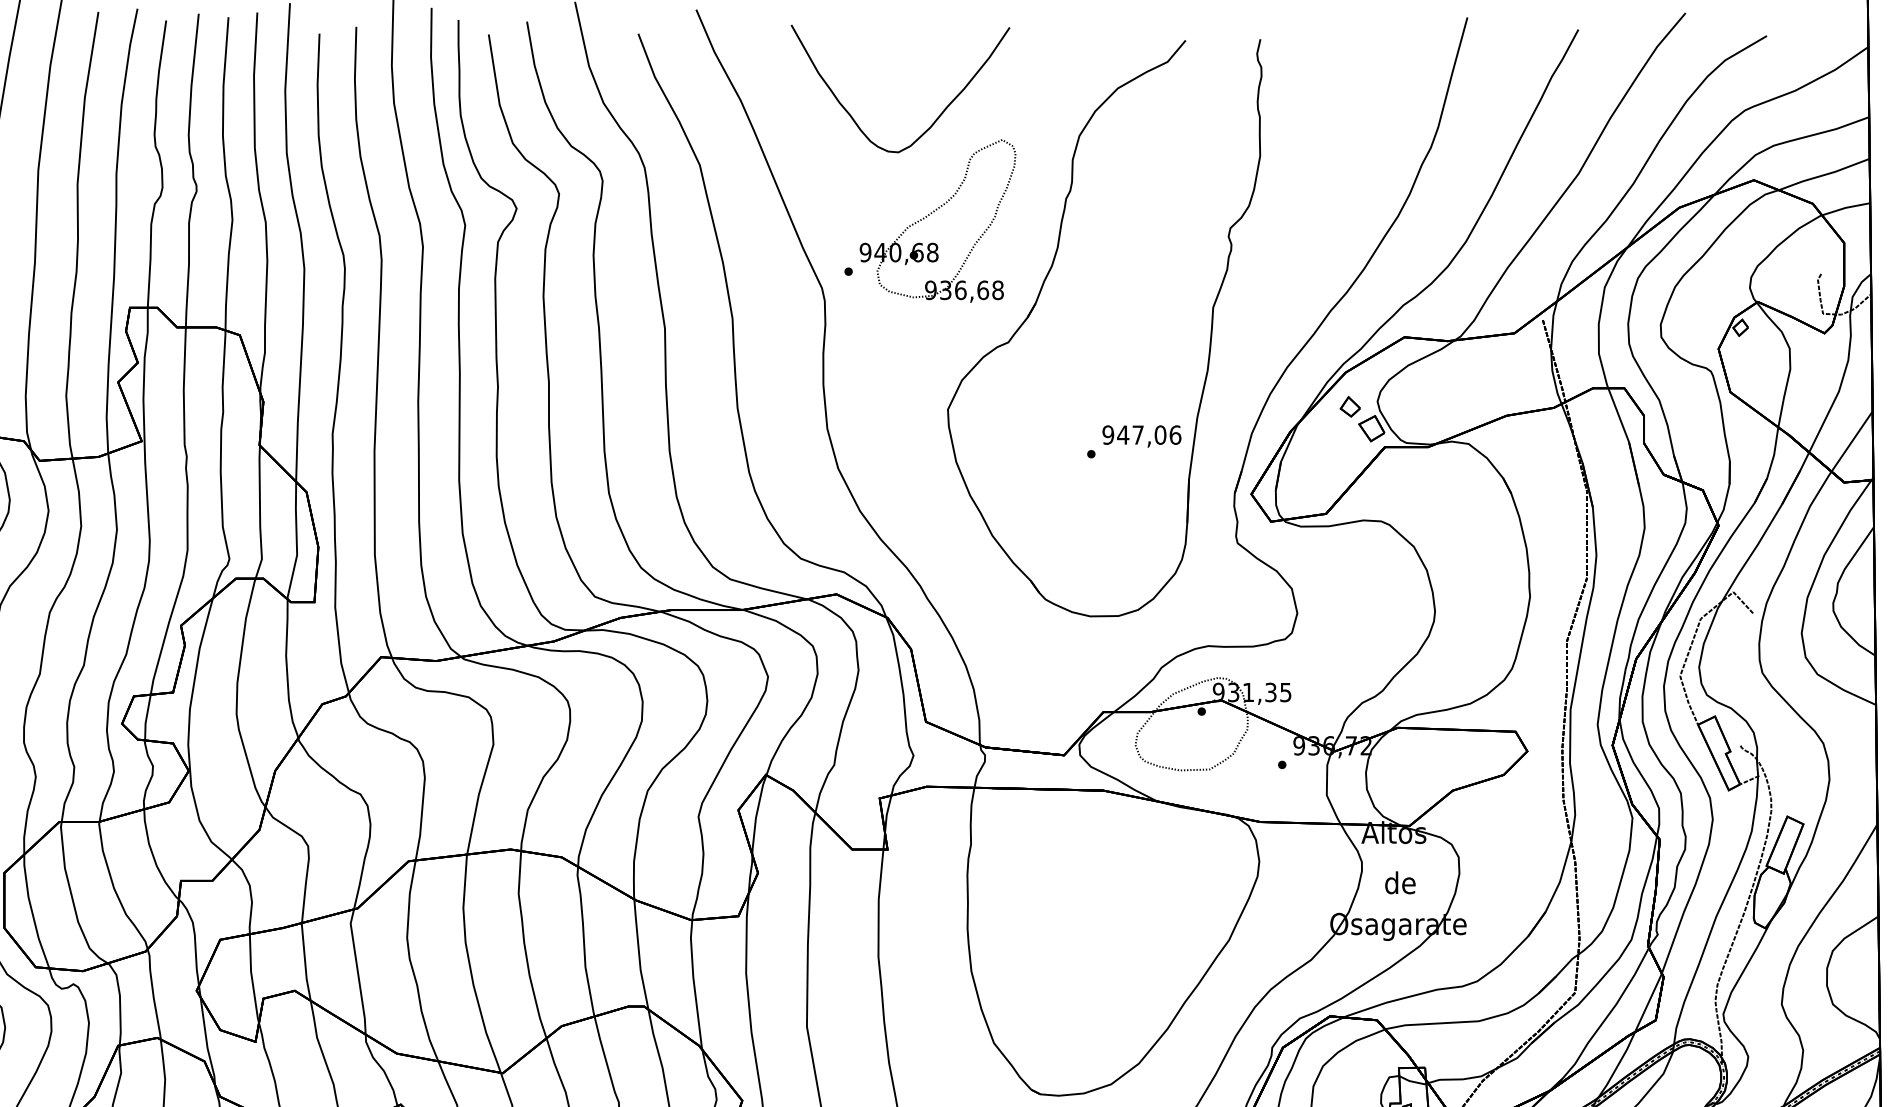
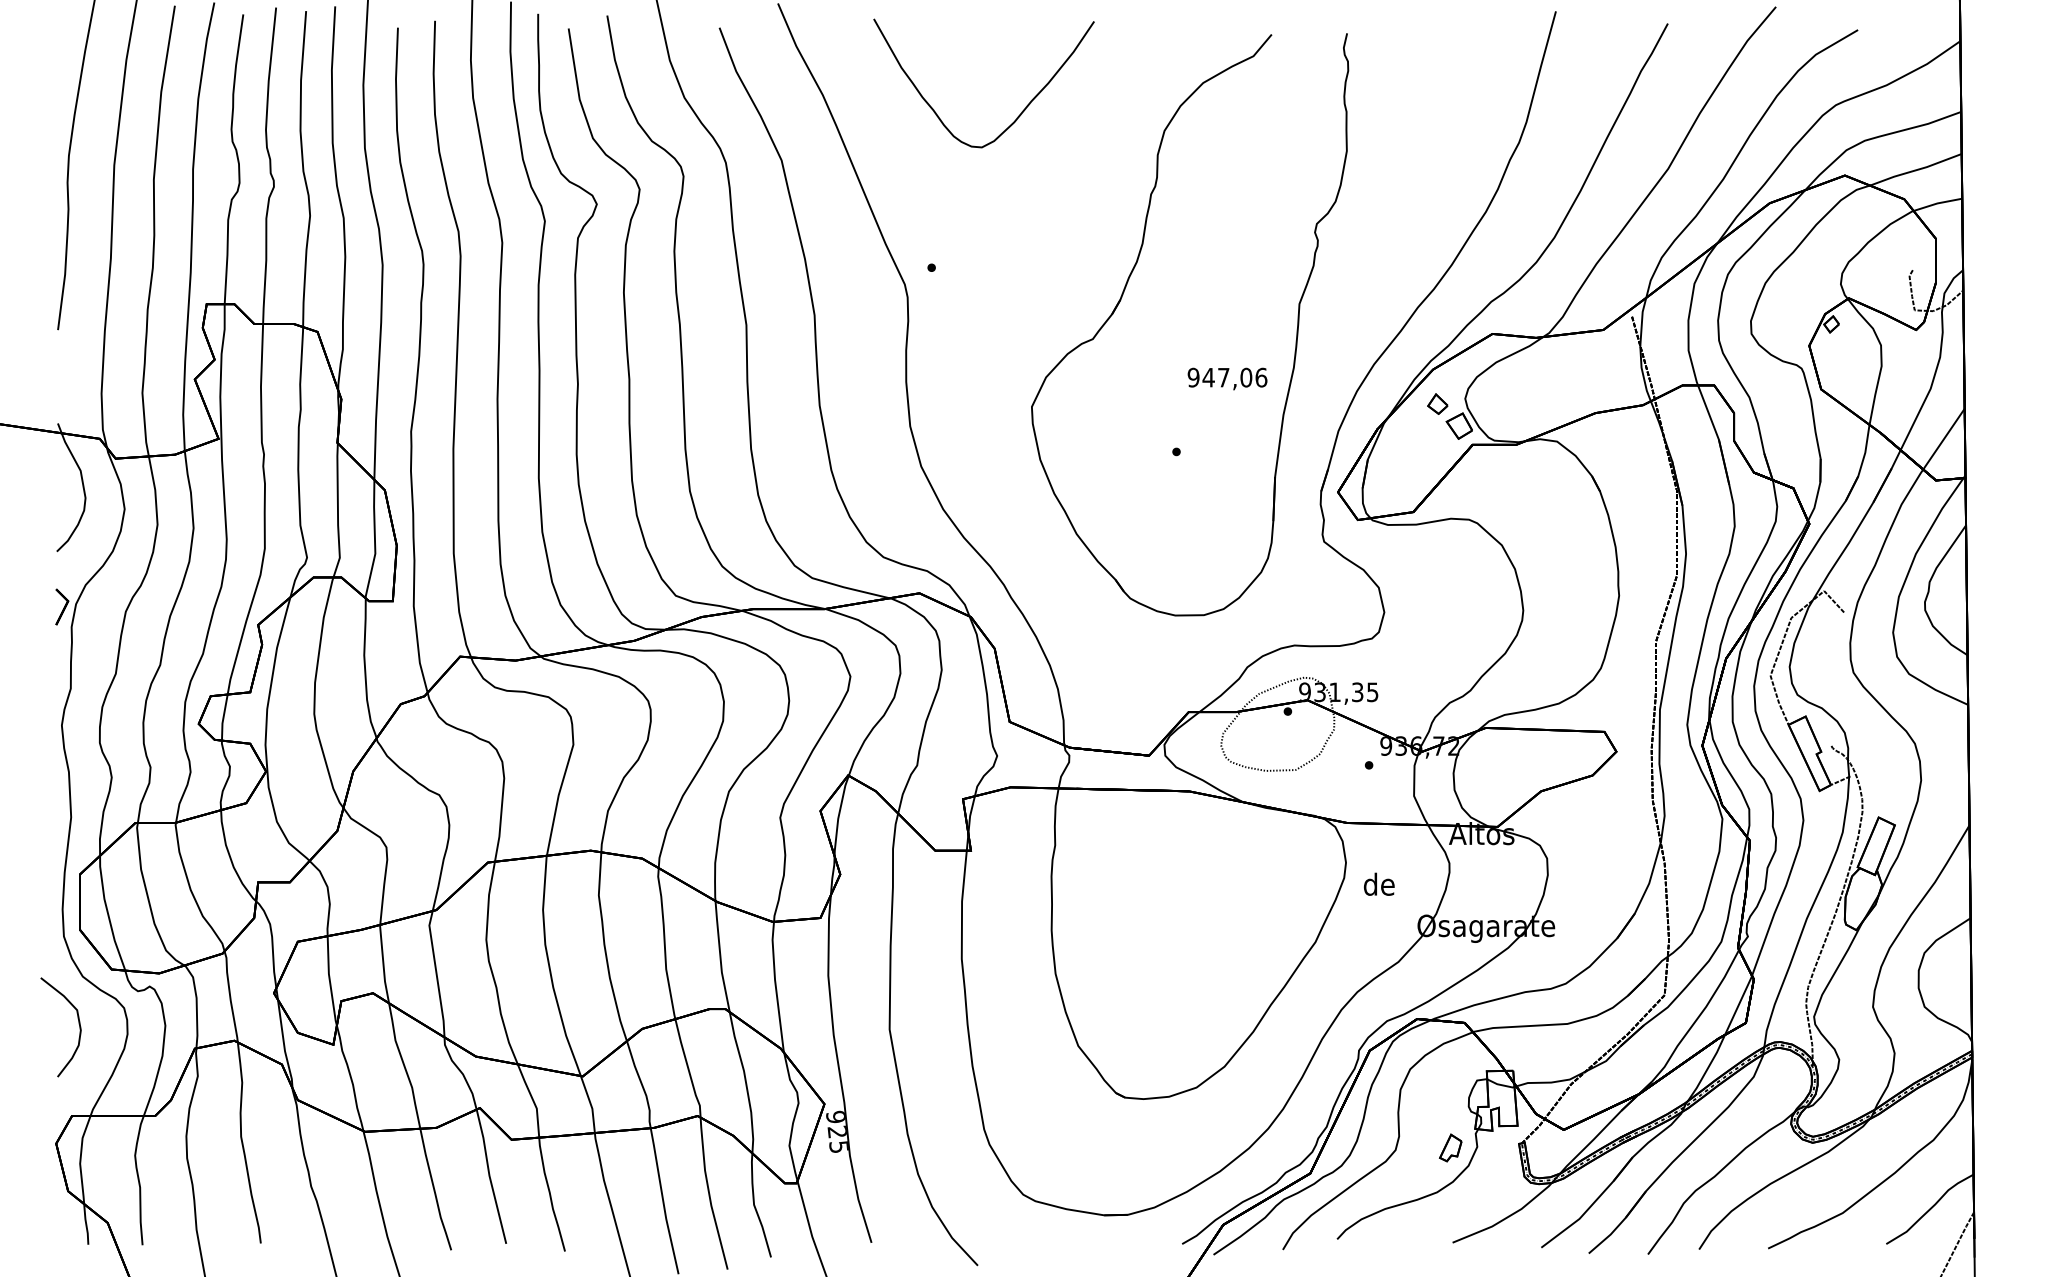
part: (931, 213) -> (1015, 209), removed
text: (1141, 435) -> (1227, 378), moved
text: (1400, 882) -> (1379, 883), moved

